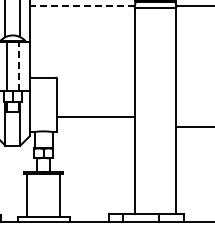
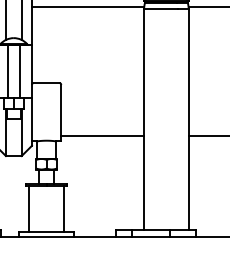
line: (81, 6) -> (87, 7), dashed -> solid
line: (18, 66) -> (19, 71), dashed -> solid
line: (95, 116) -> (102, 135), moved

